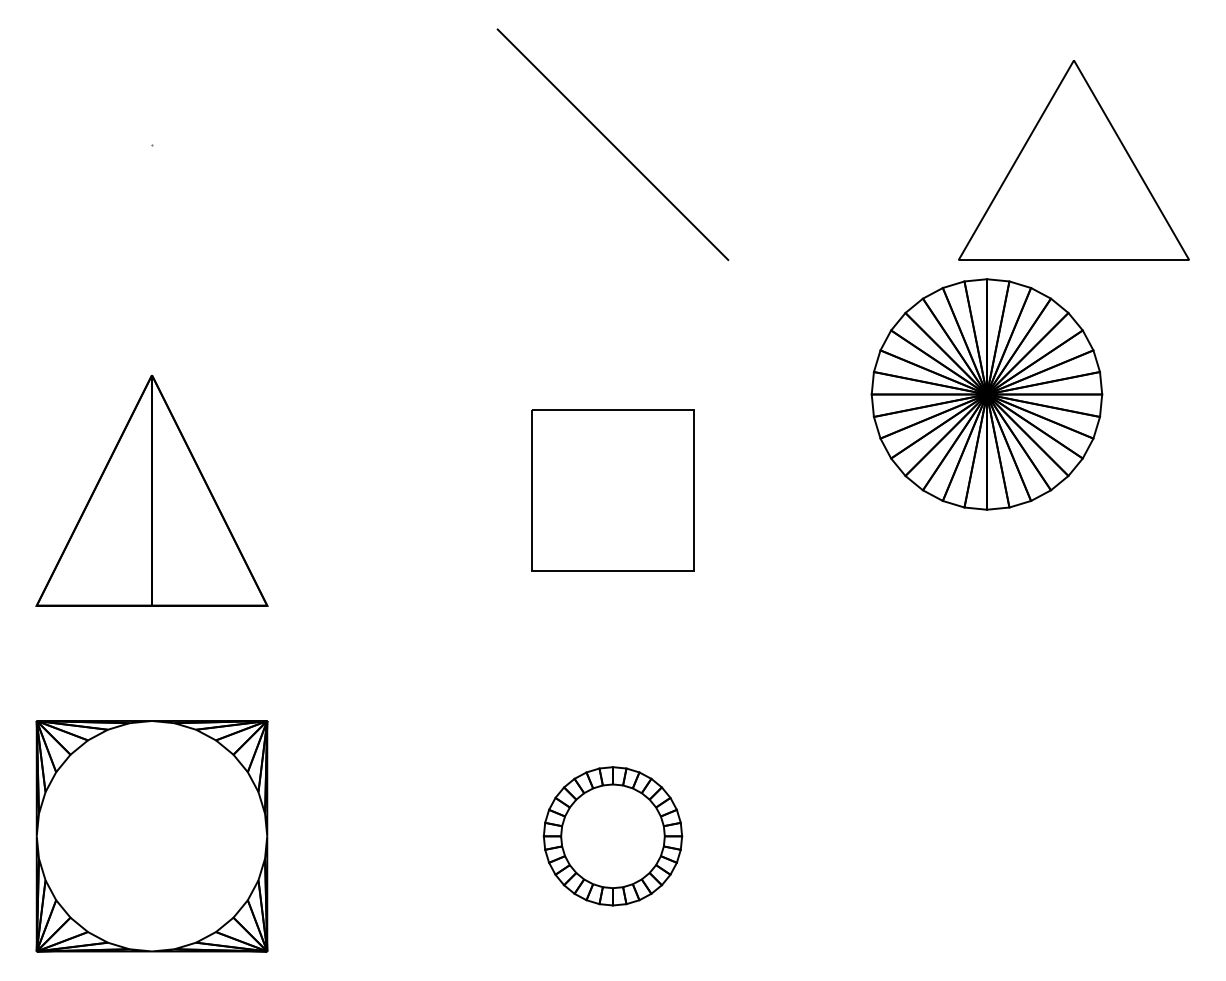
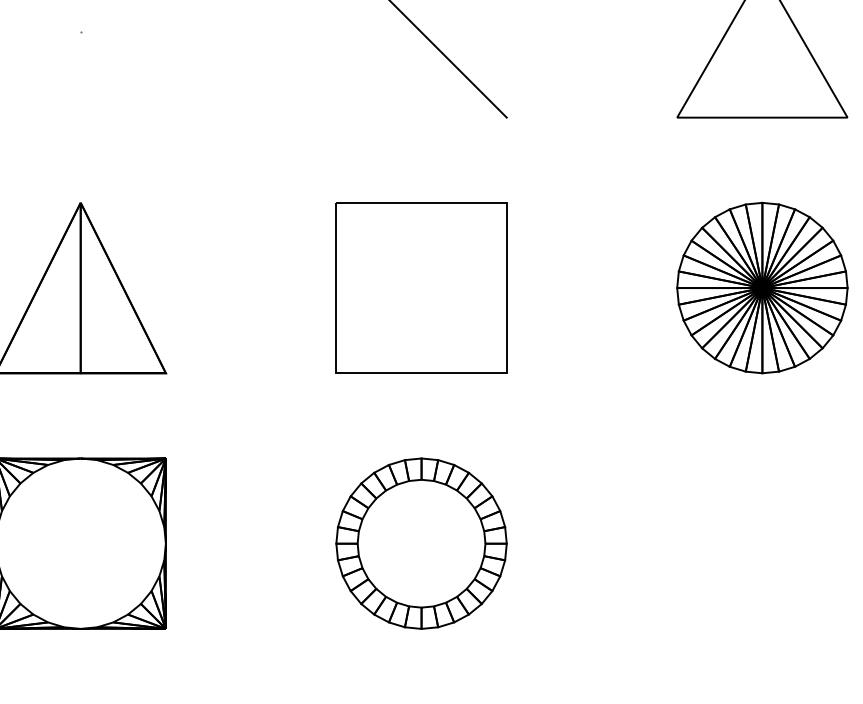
part: (986, 394) -> (762, 288), moved
part: (612, 490) -> (421, 288), size x1.43
part: (612, 836) -> (421, 543), size x1.67

